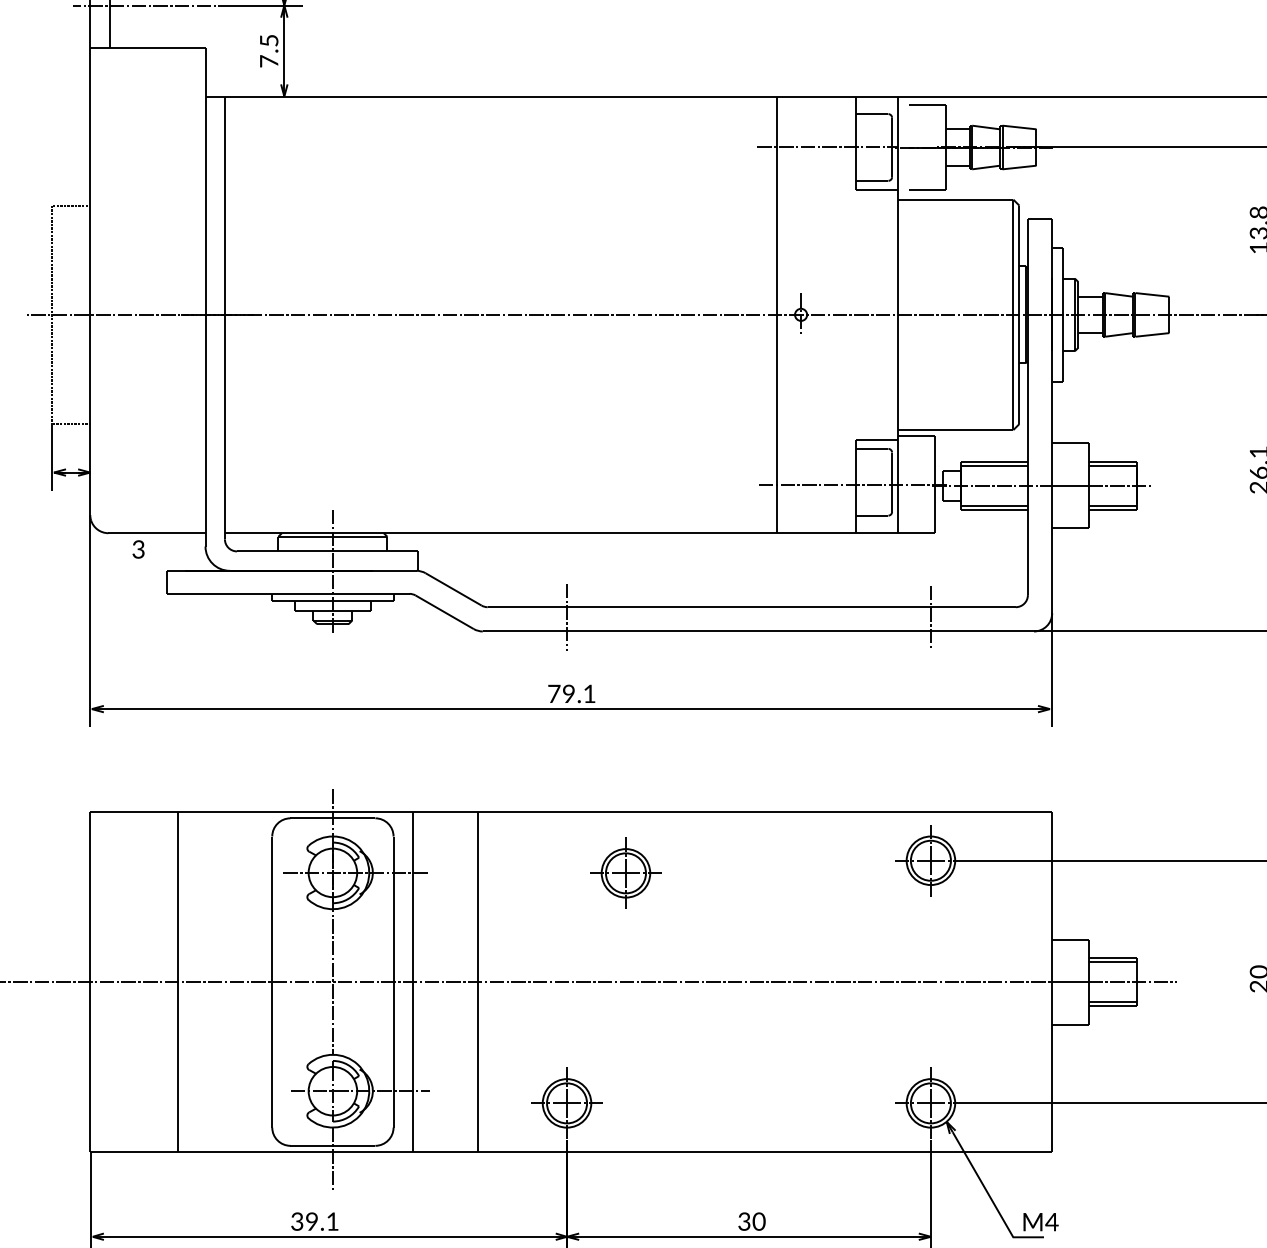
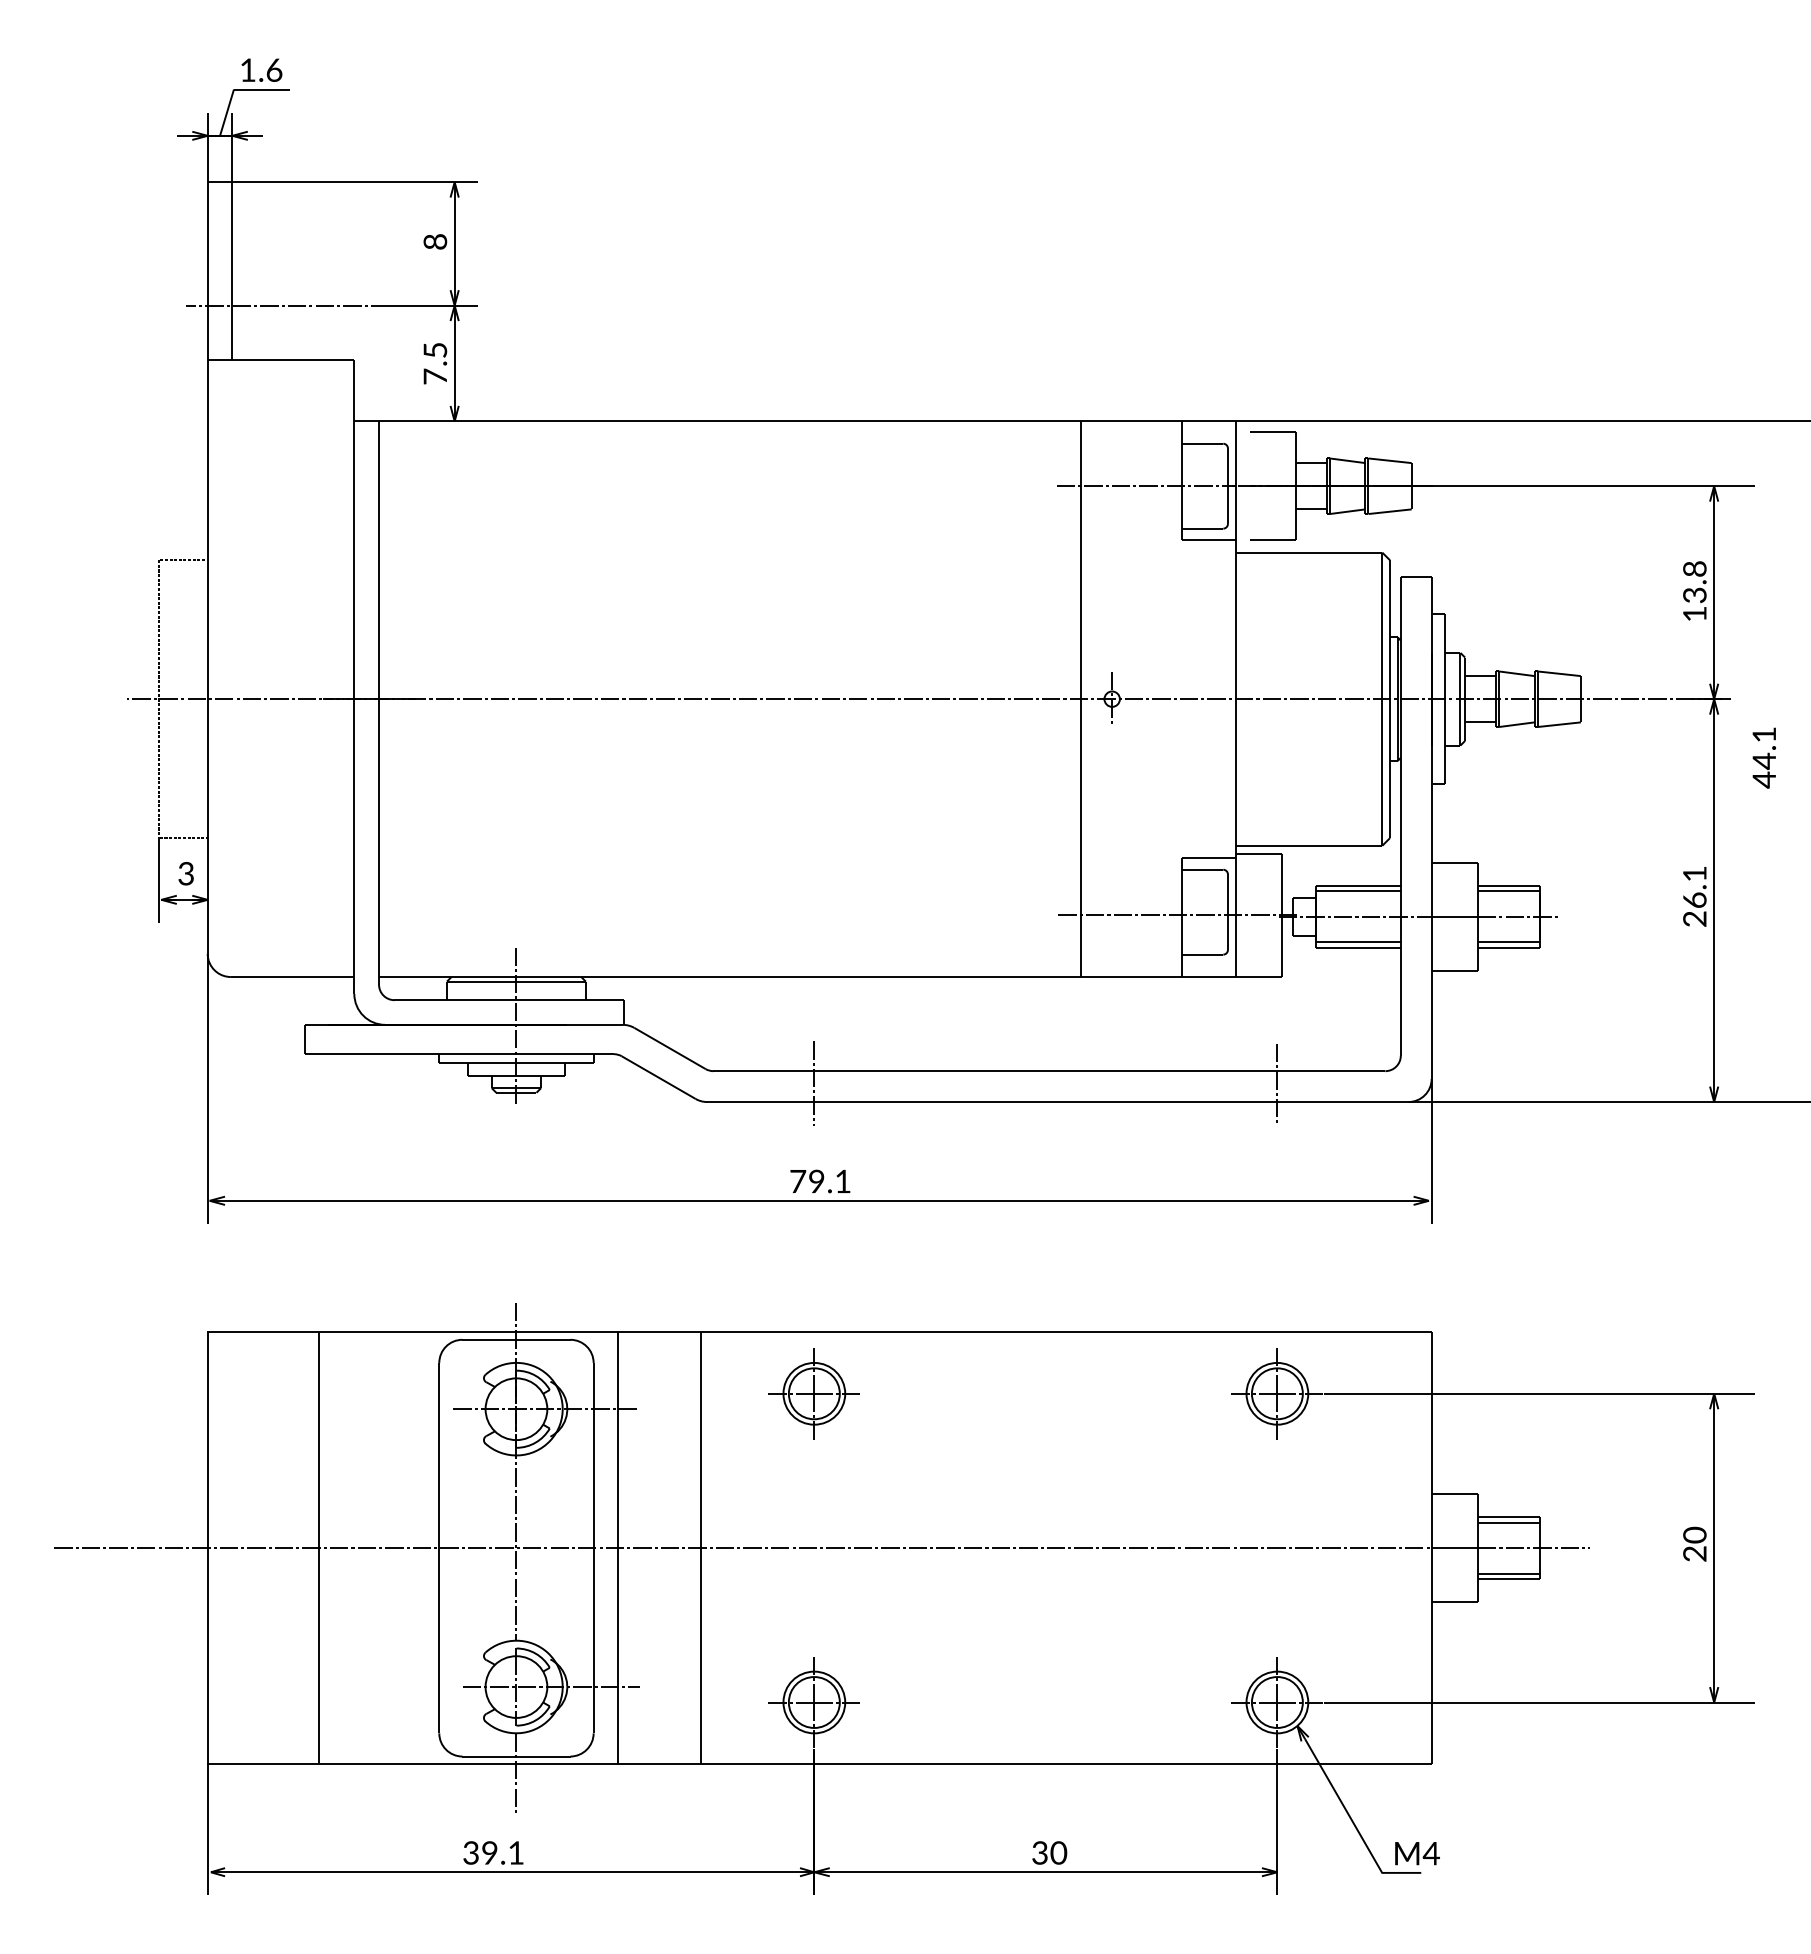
text: (138, 549) -> (185, 873), moved
part: (625, 873) -> (813, 1393), moved

